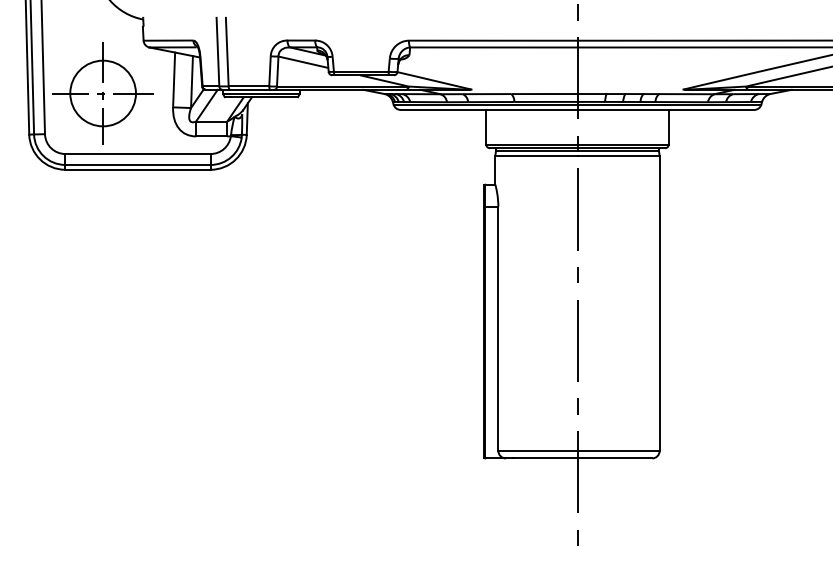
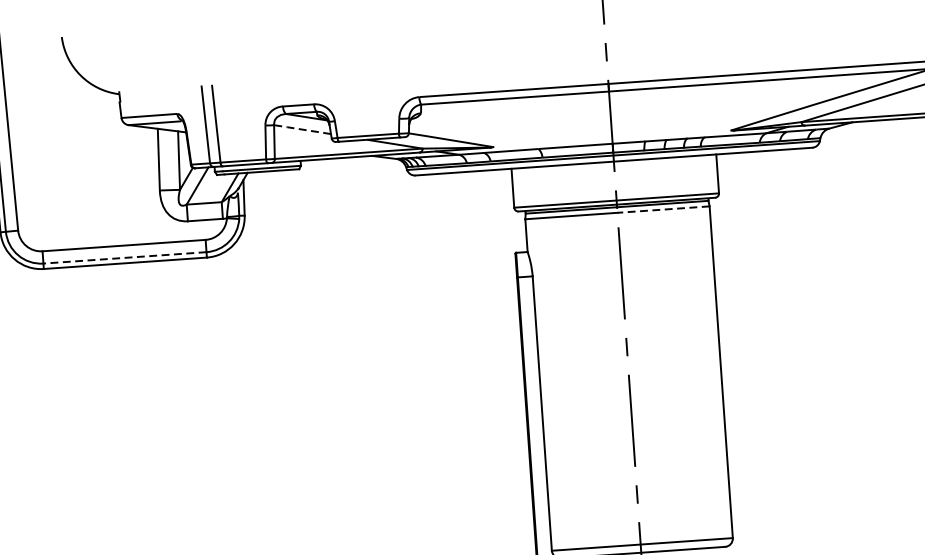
line: (302, 62) -> (301, 129), solid -> dashed
part: (102, 93) -> (79, 180), removed
line: (618, 155) -> (663, 209), solid -> dashed
line: (138, 164) -> (125, 257), solid -> dashed

